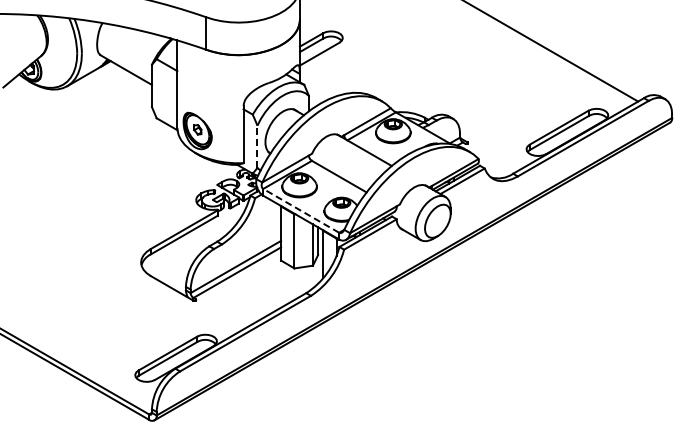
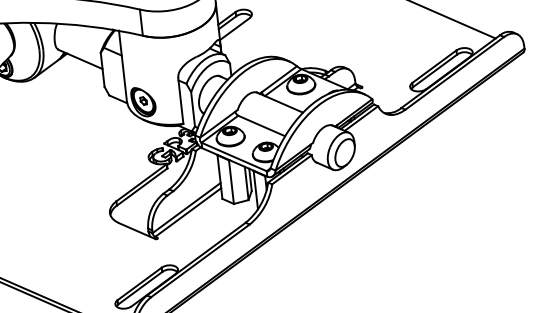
line: (257, 146) -> (193, 109), dashed -> solid
line: (301, 210) -> (234, 156), dashed -> solid

